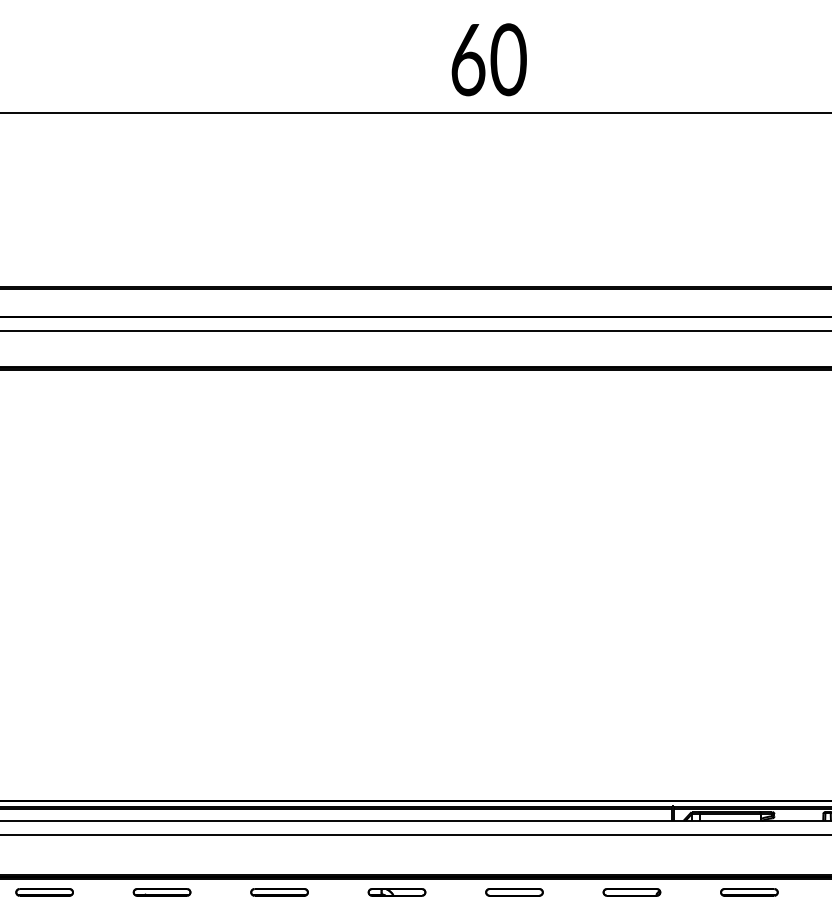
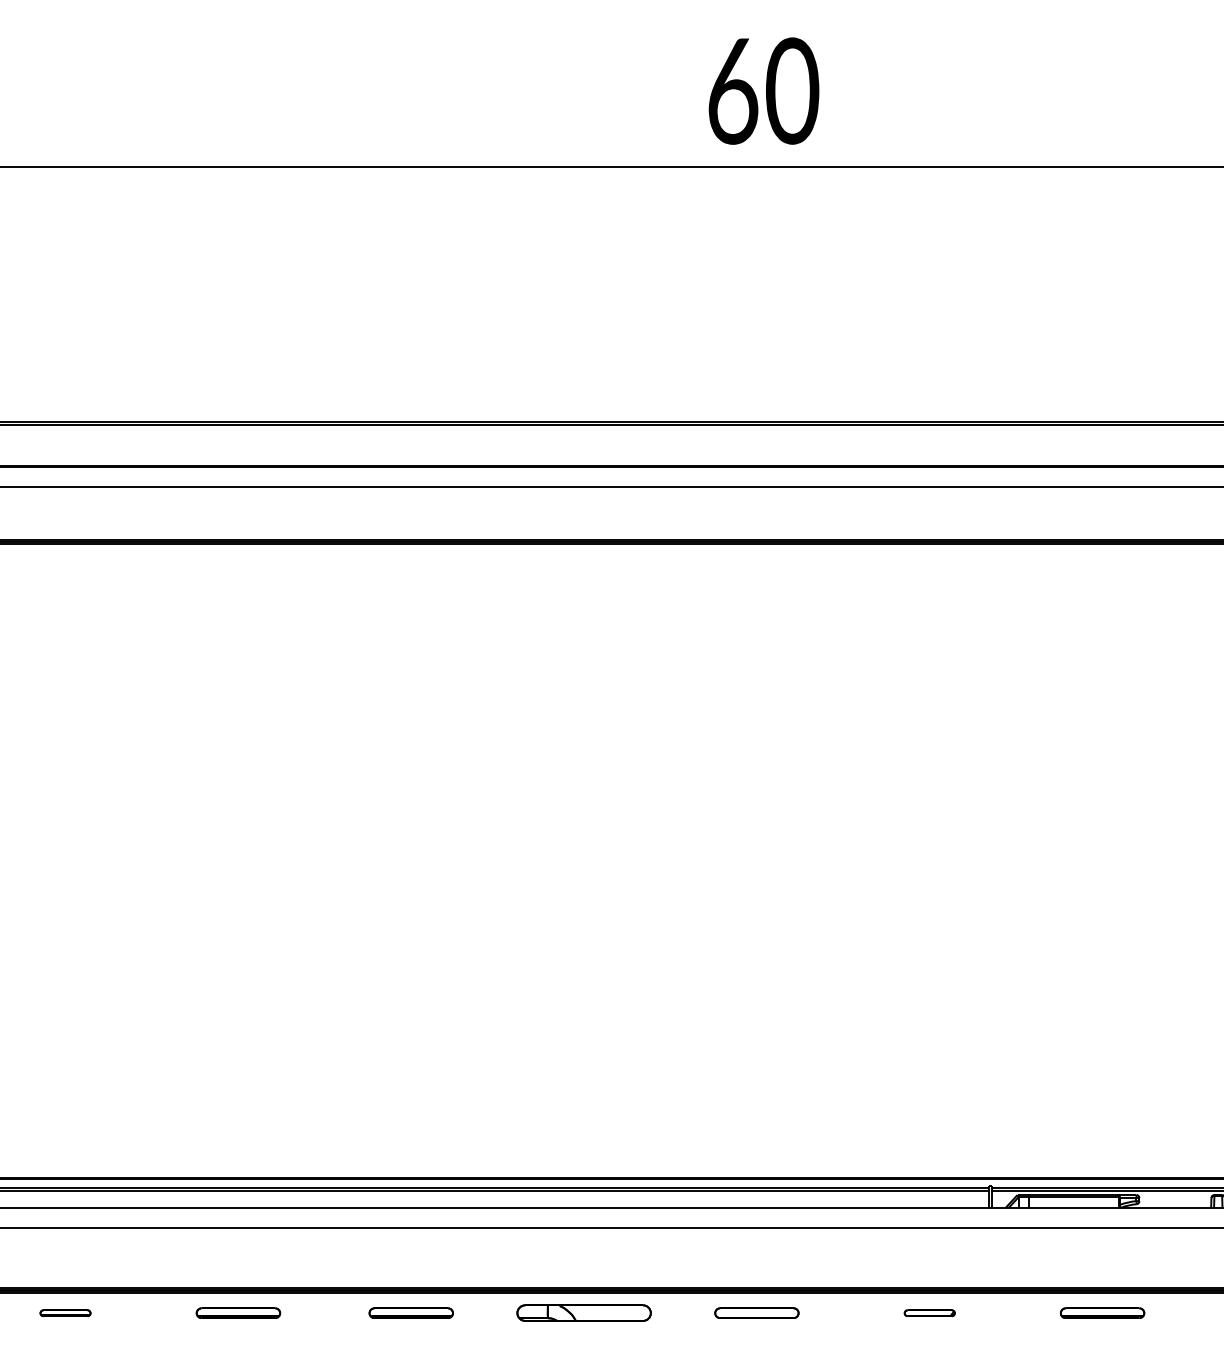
text: (488, 59) -> (762, 90), moved
part: (44, 892) -> (65, 1313), size x0.6
part: (396, 892) -> (583, 1313), size x1.6
part: (631, 892) -> (929, 1313), size x0.6

